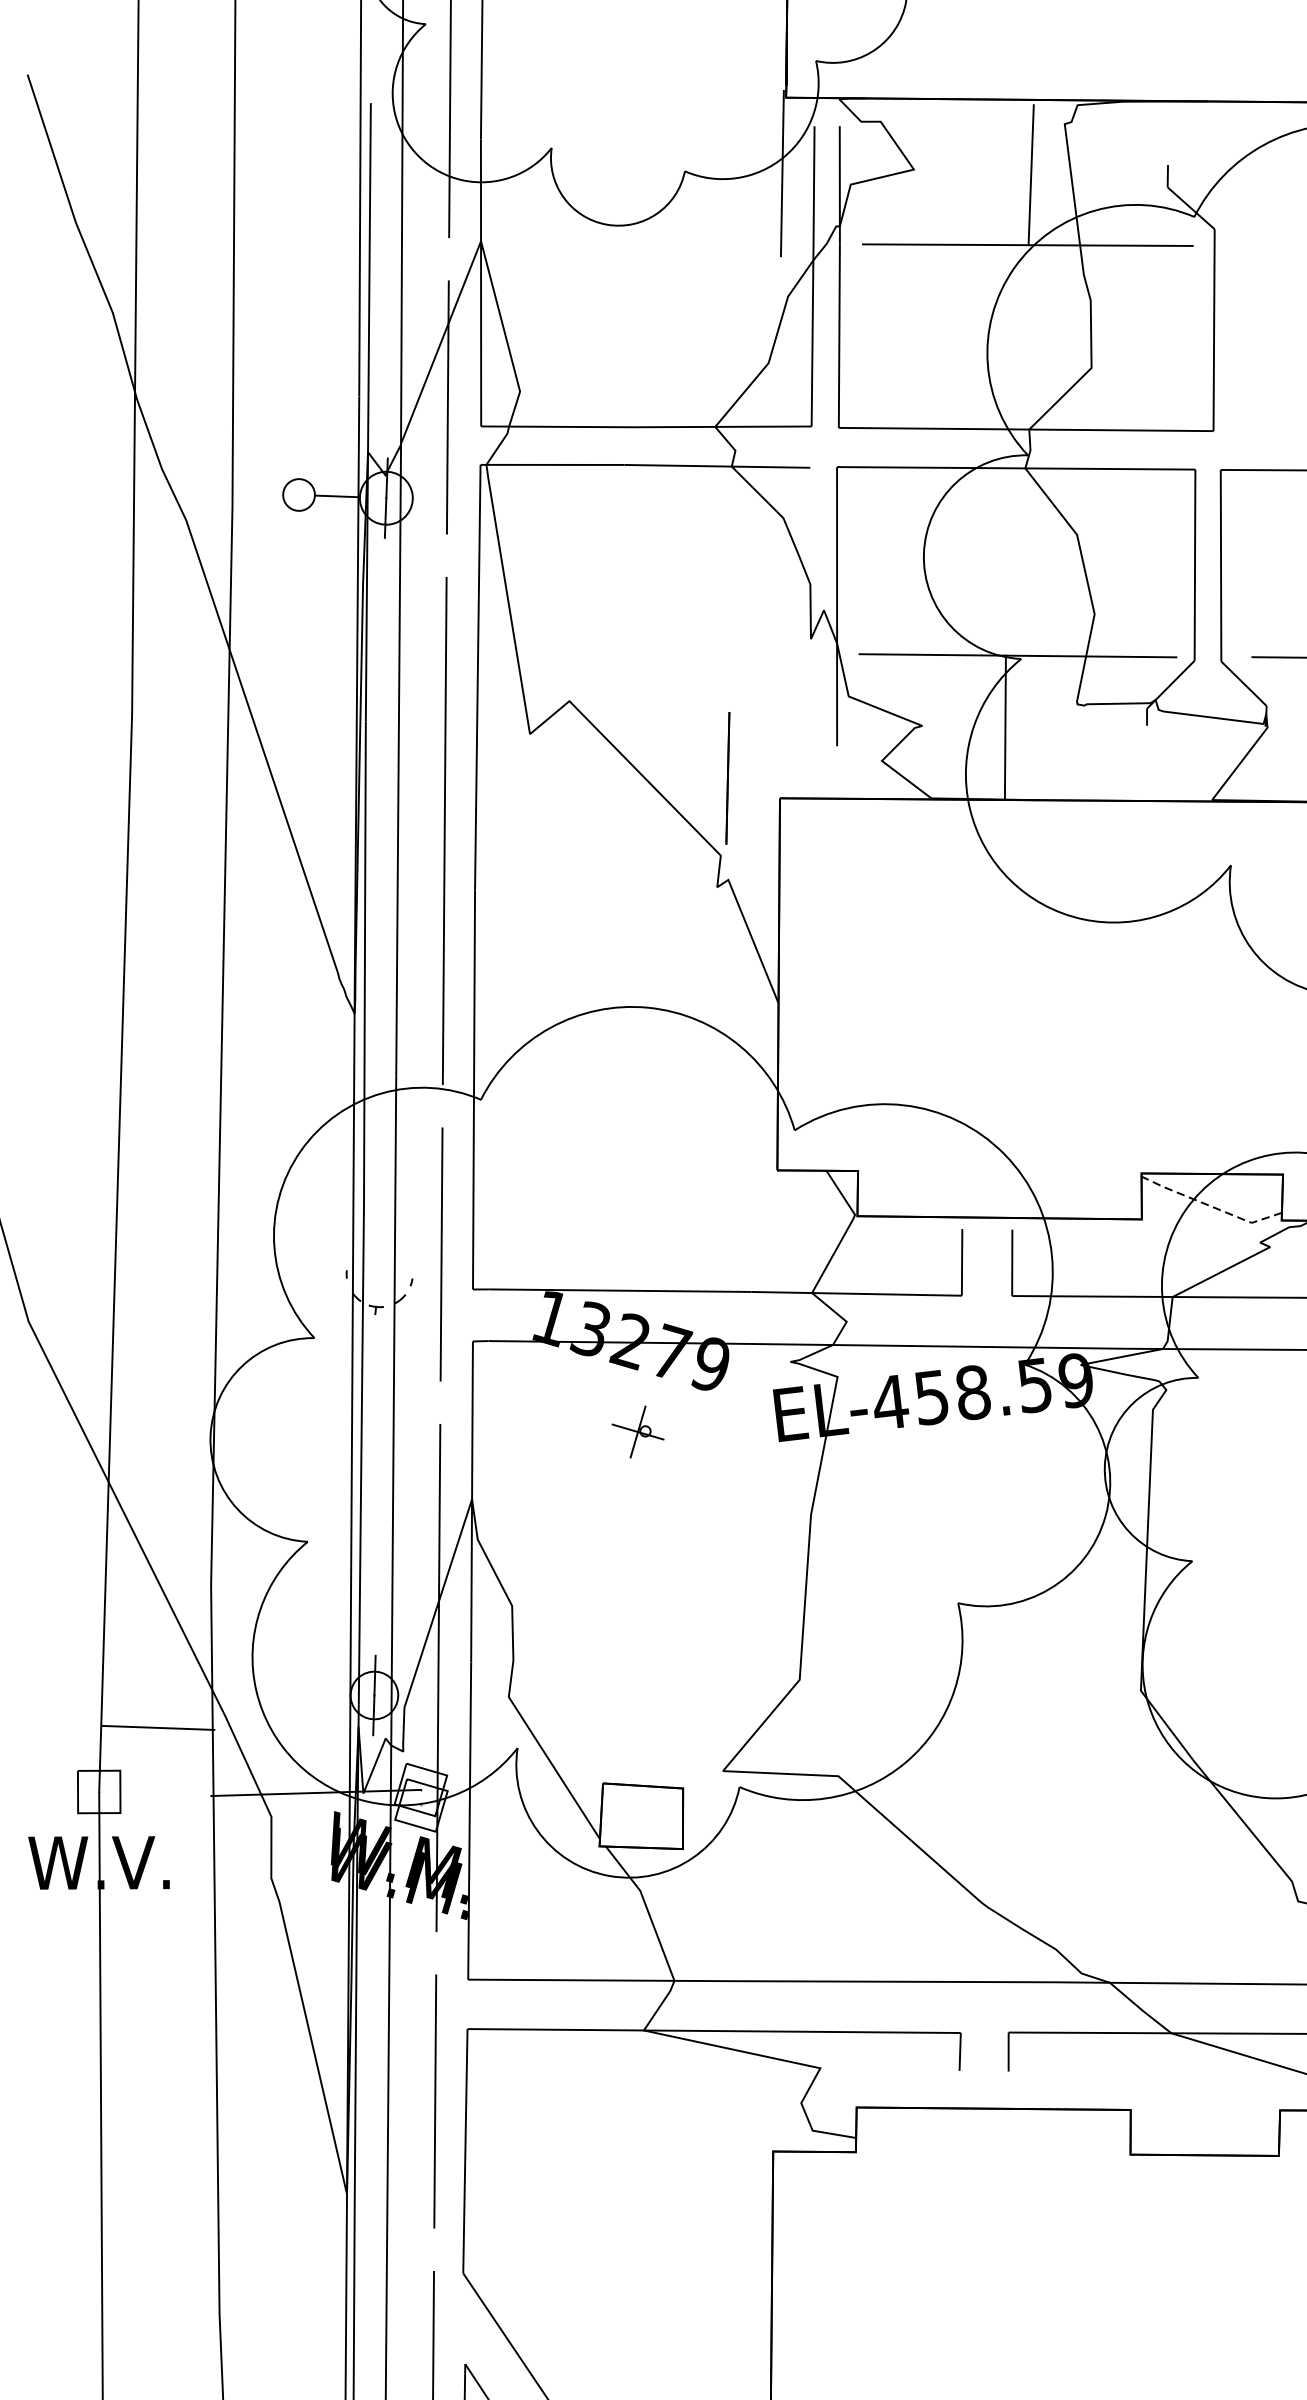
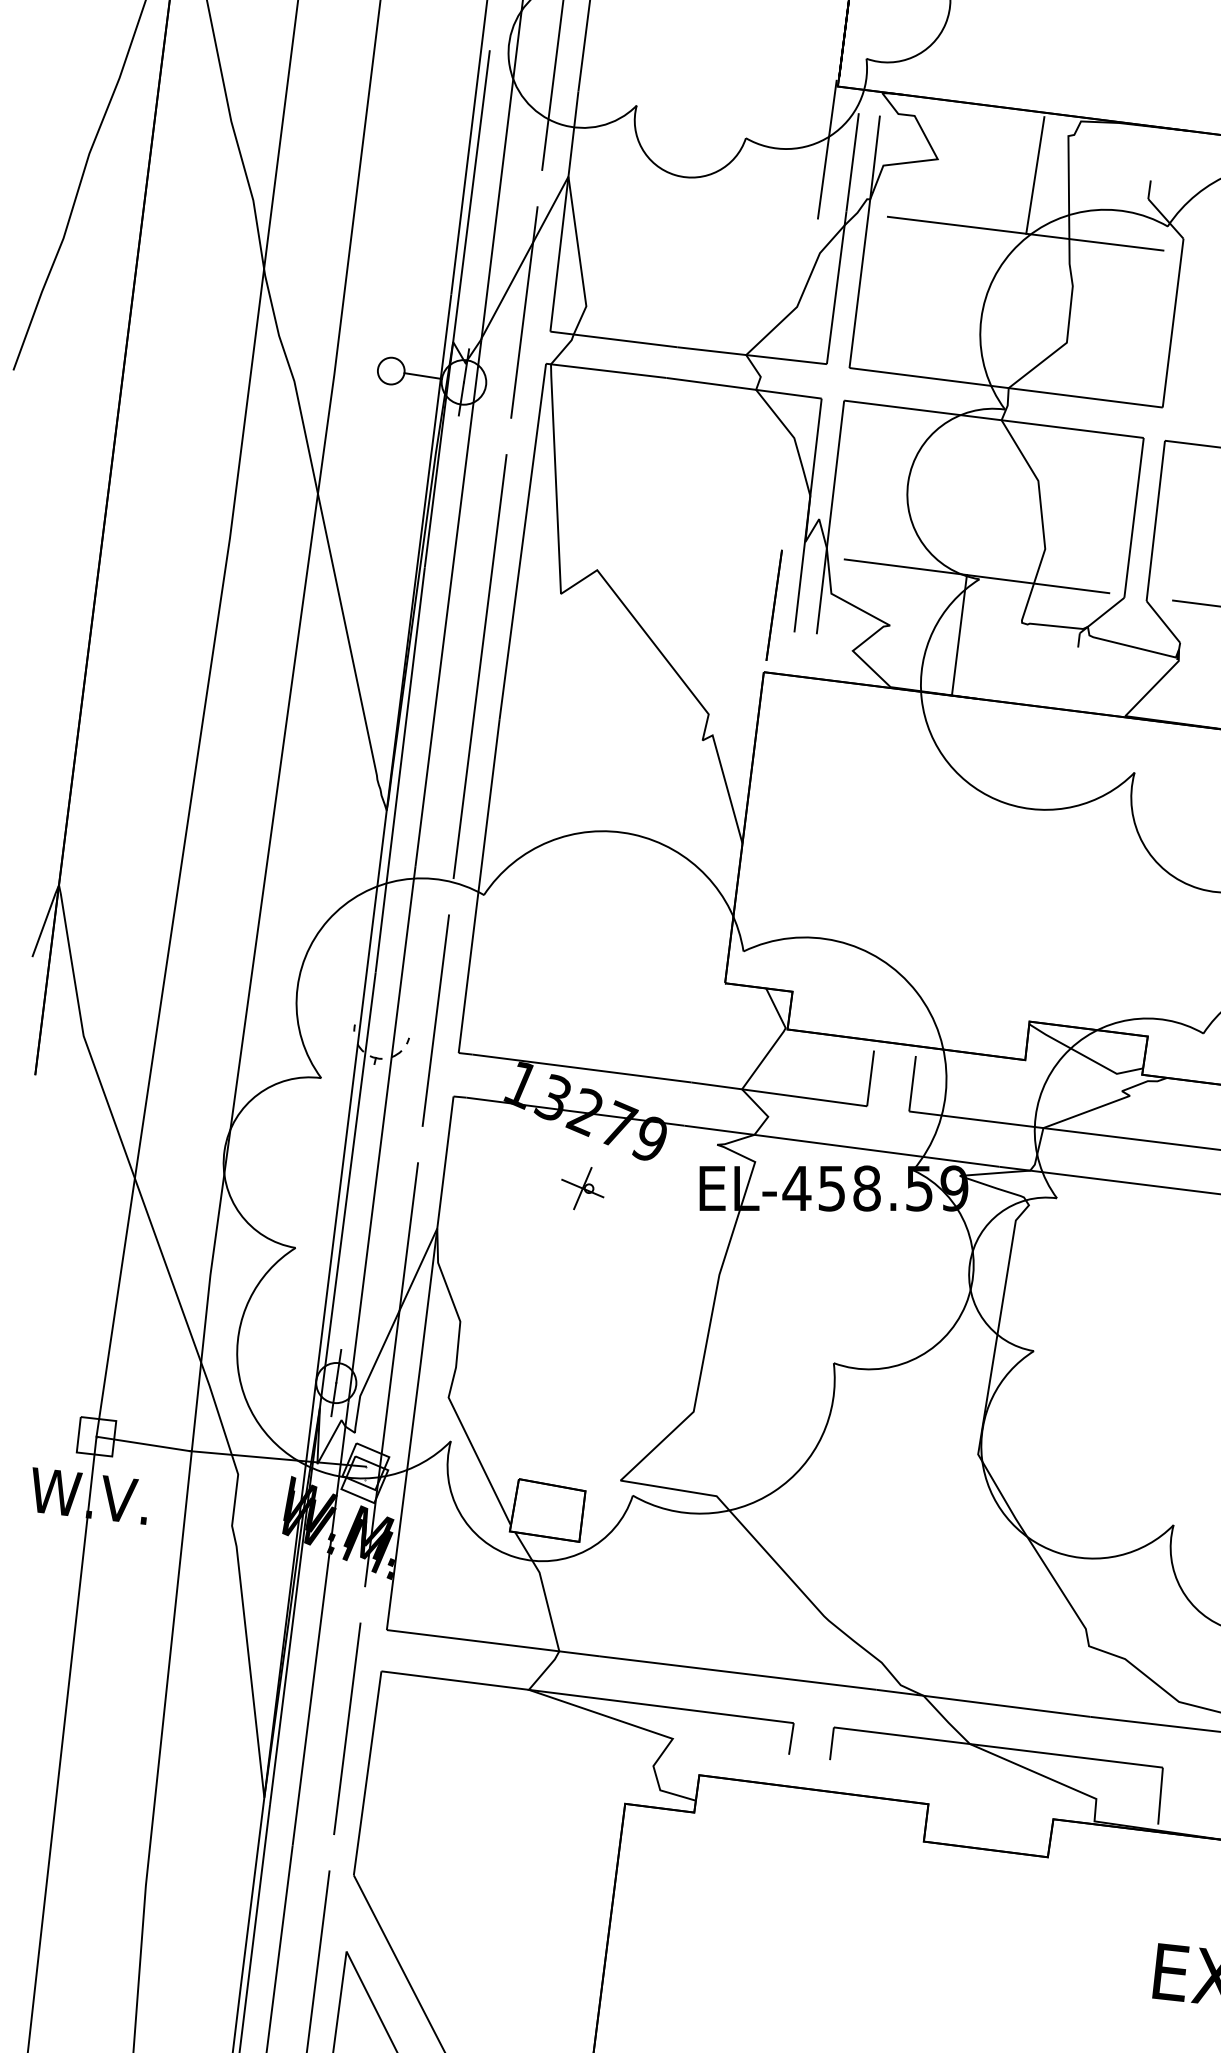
line: (809, 607) -> (807, 515), added
line: (726, 777) -> (773, 604), moved
line: (1209, 1205) -> (1083, 1055), dashed -> solid
line: (157, 1727) -> (142, 1443), moved

